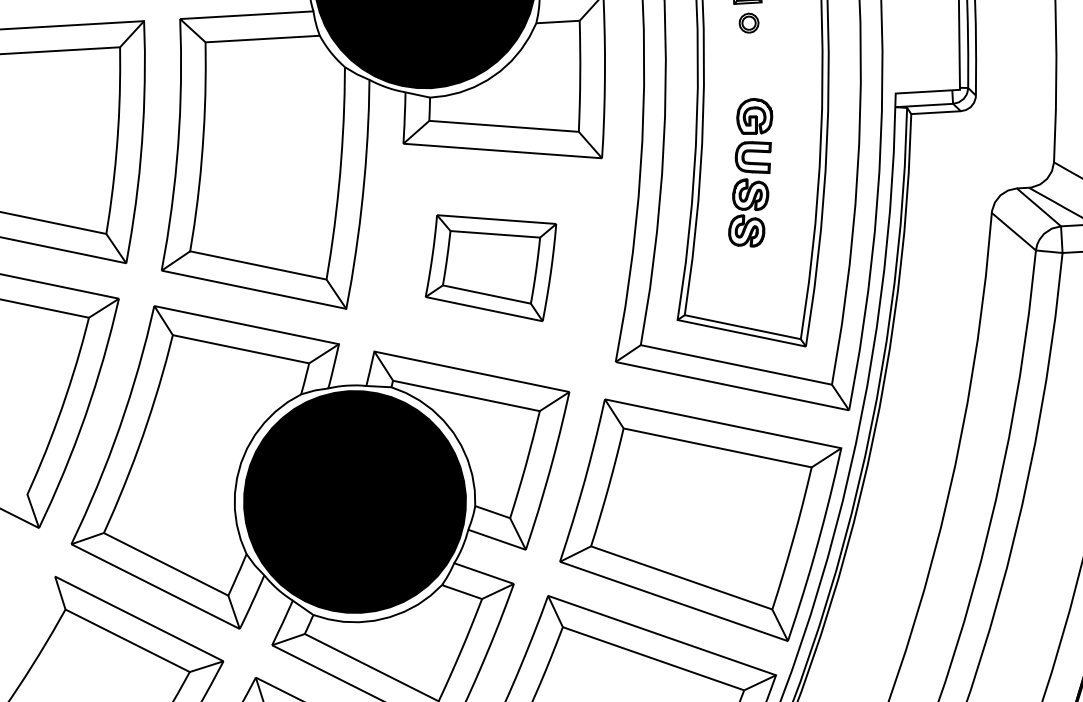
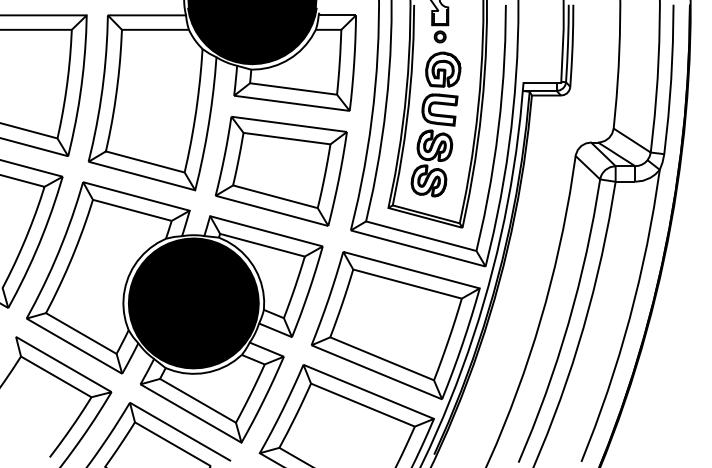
part: (749, 172) -> (435, 124), size x1.67
part: (491, 268) -> (281, 171), size x1.67

